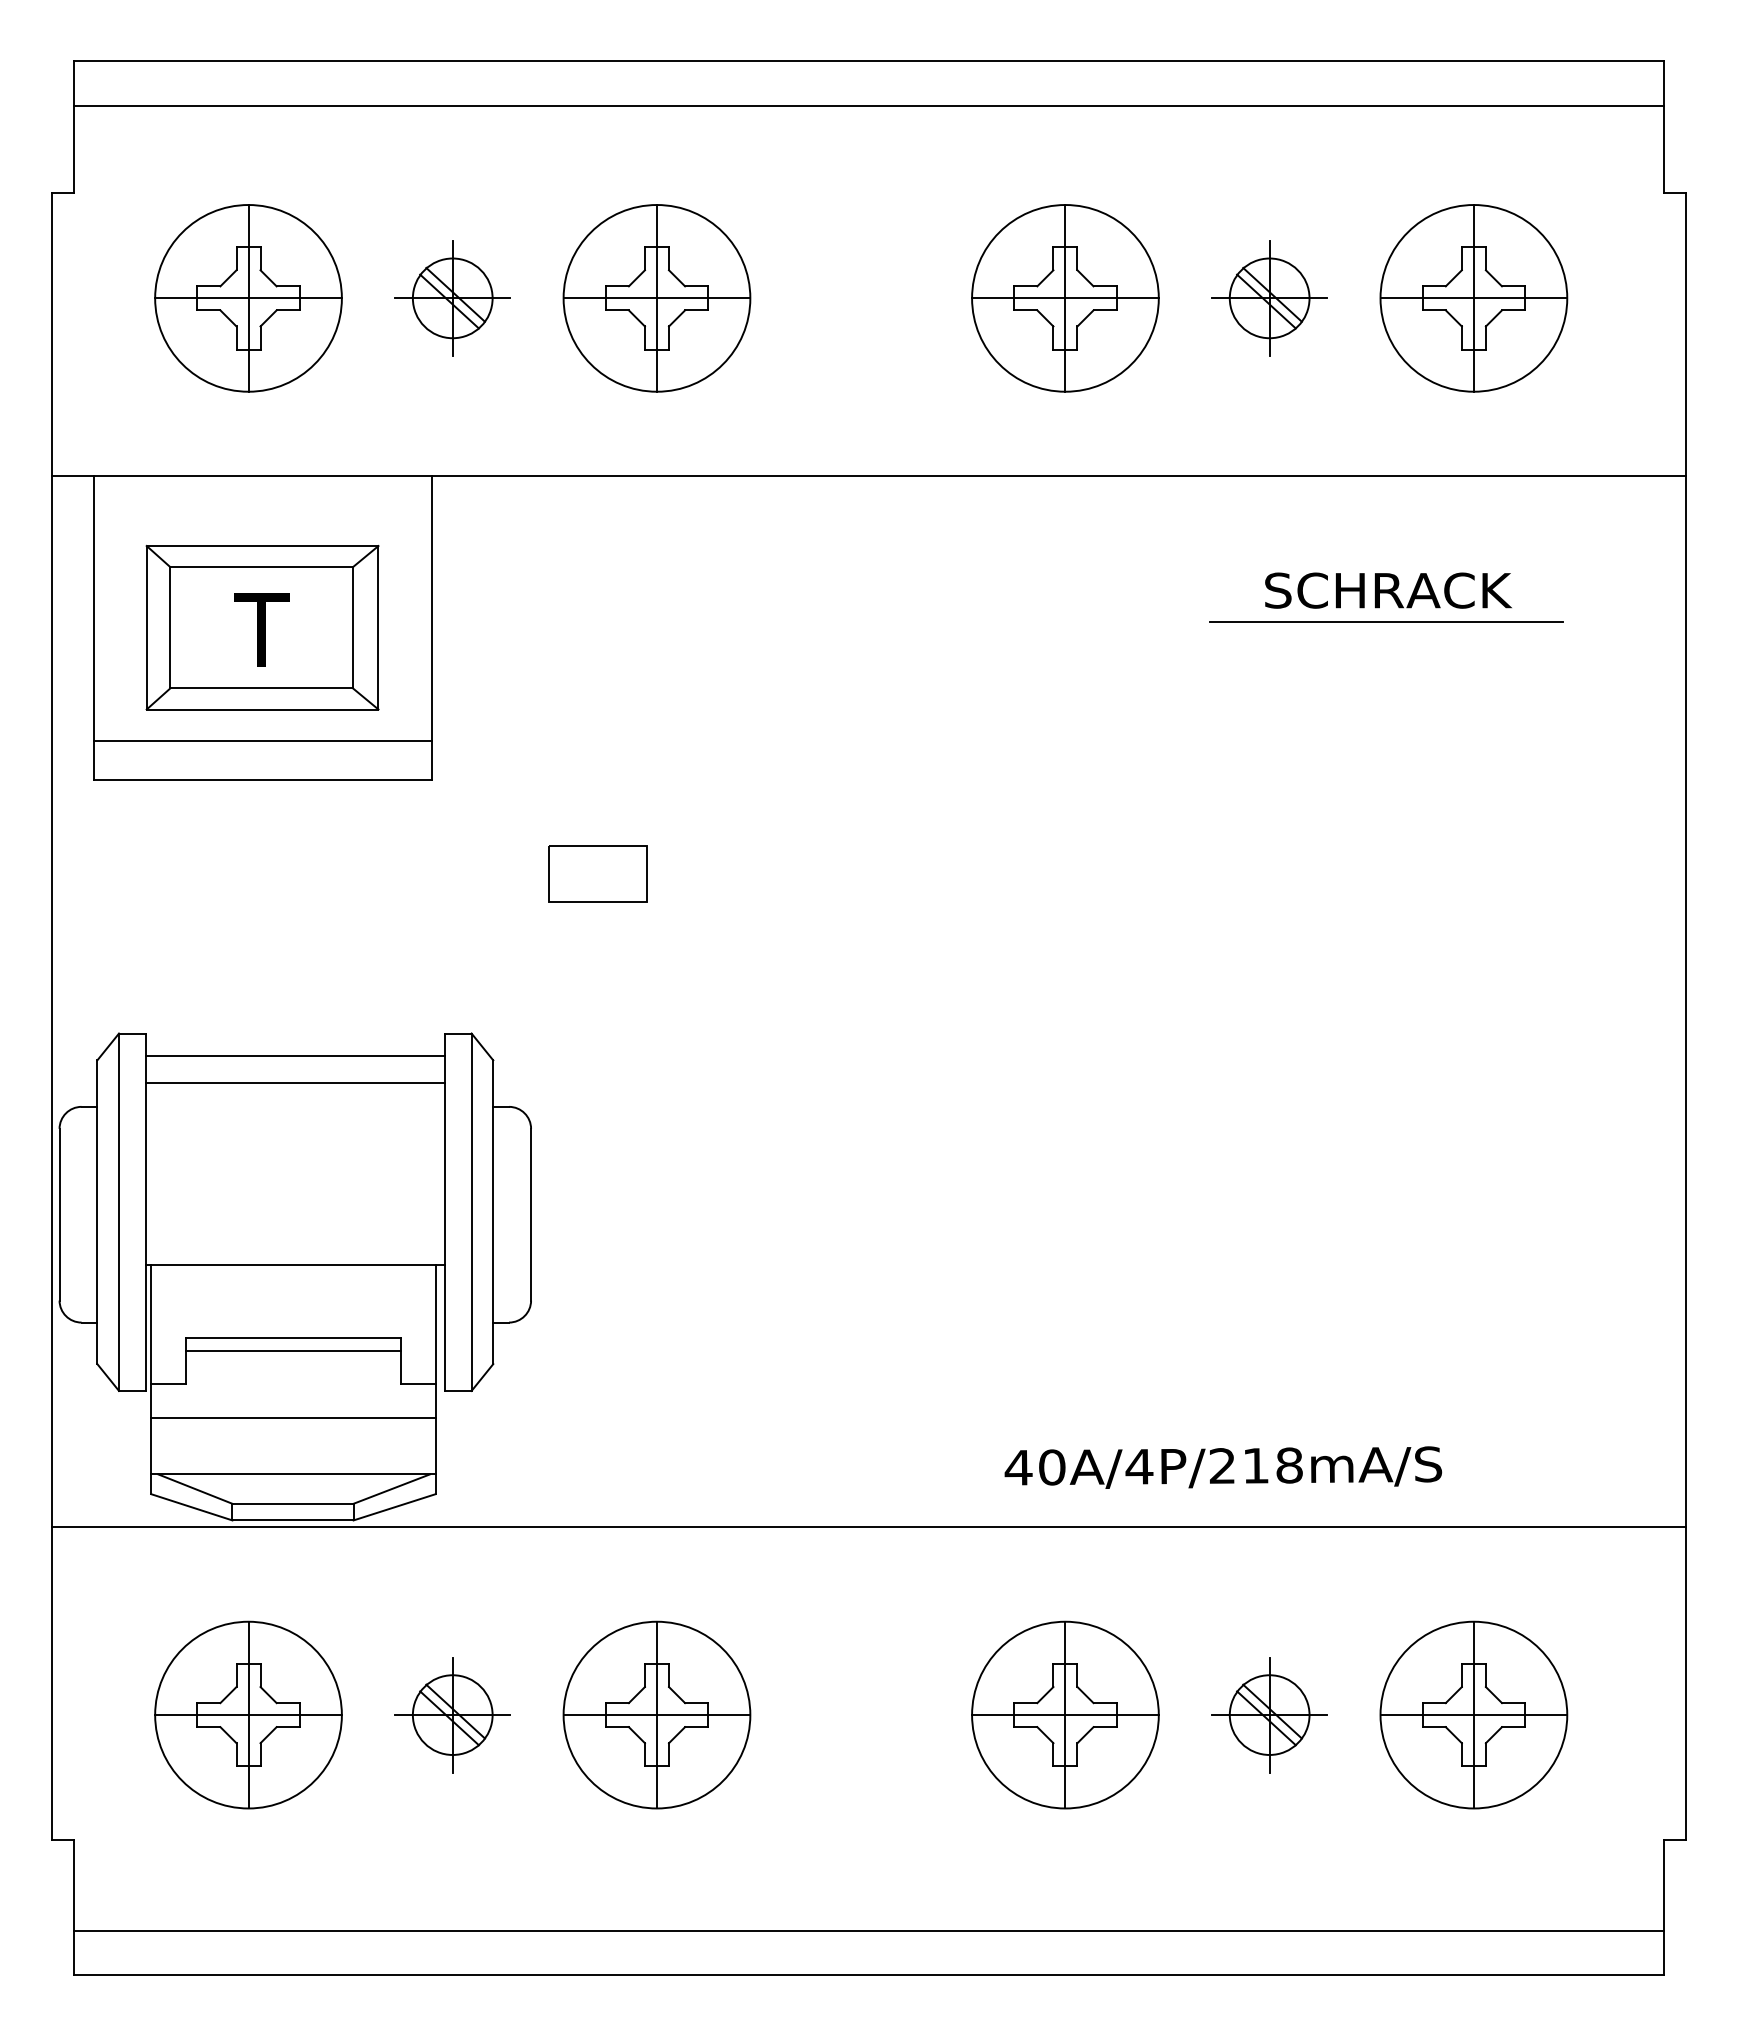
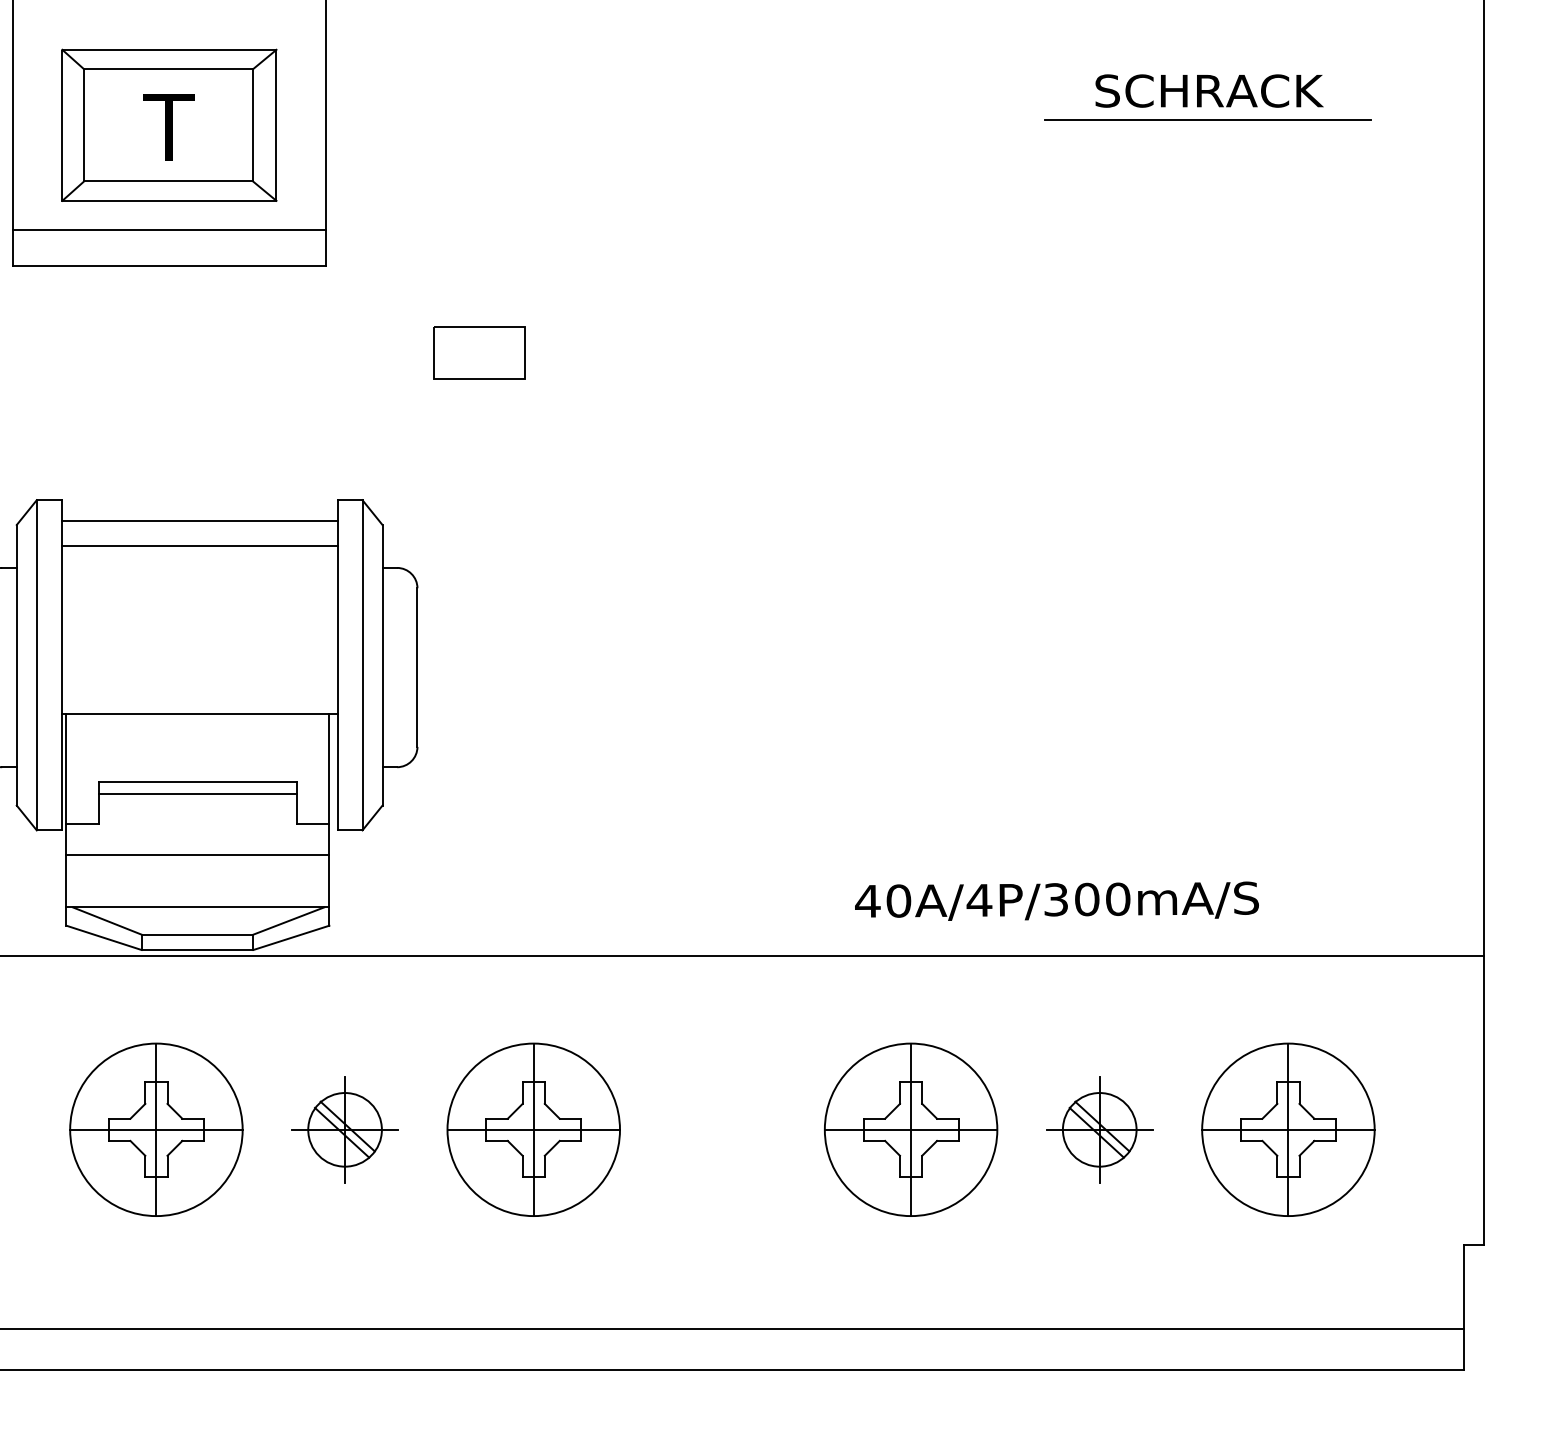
text: (1255, 1465) -> (1086, 899), 40A/4P/218mA/S -> 40A/4P/300mA/S

